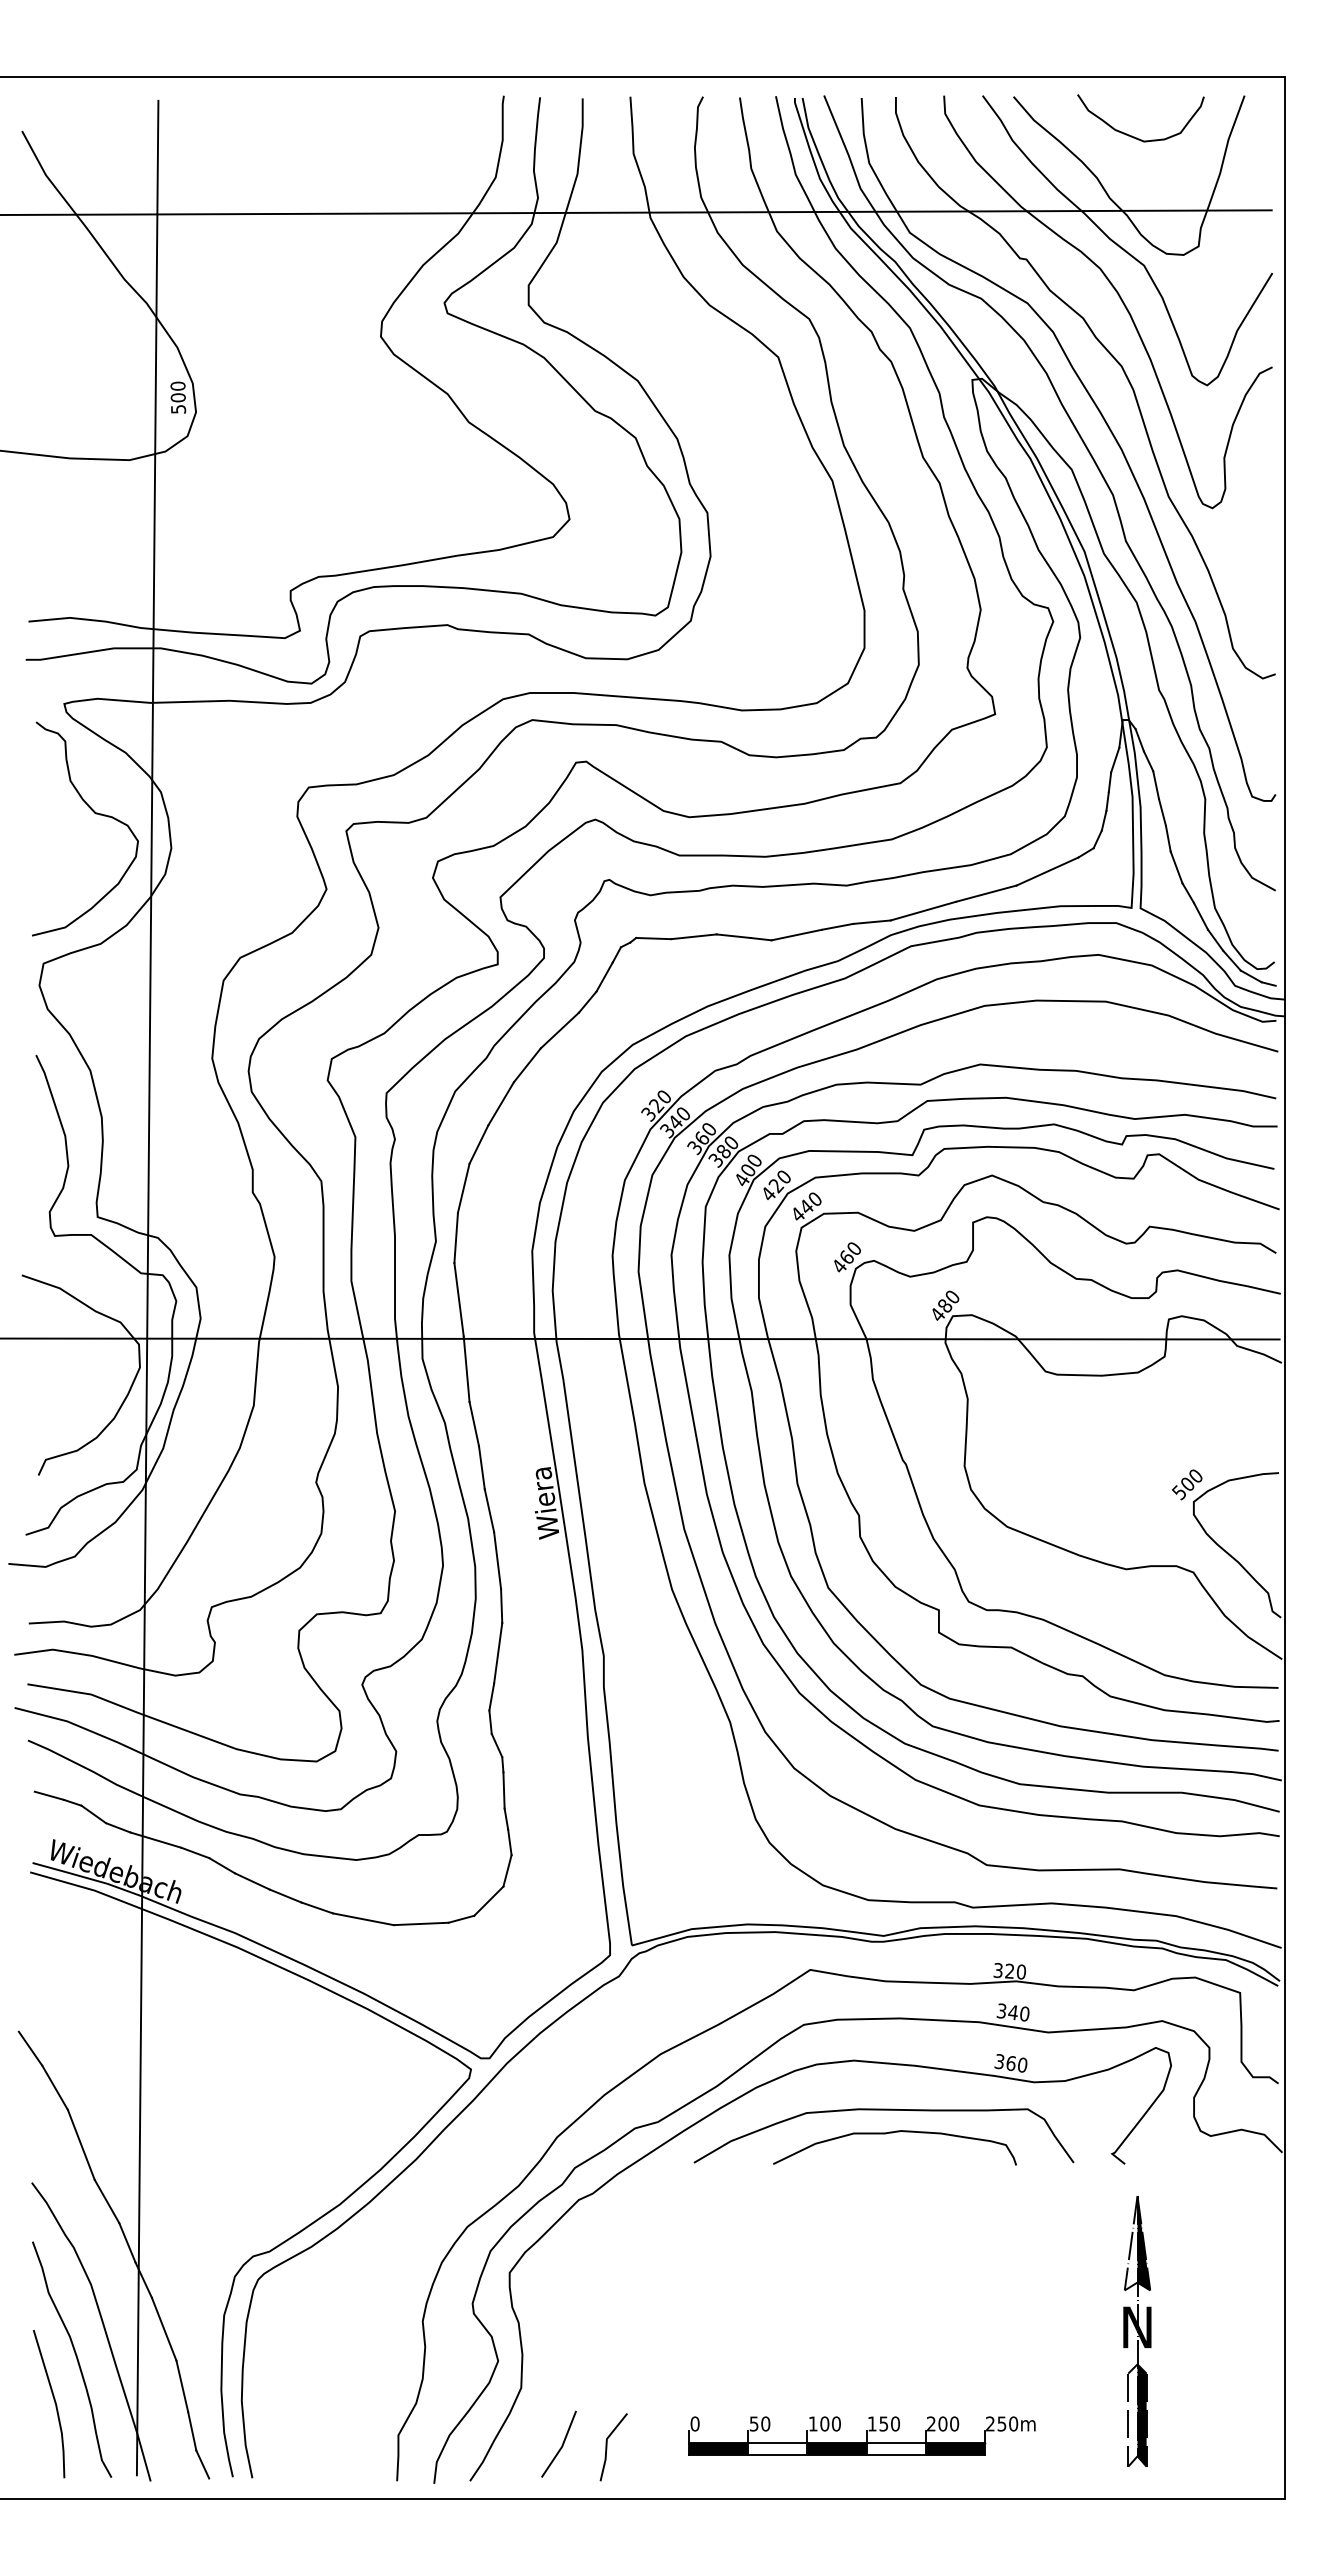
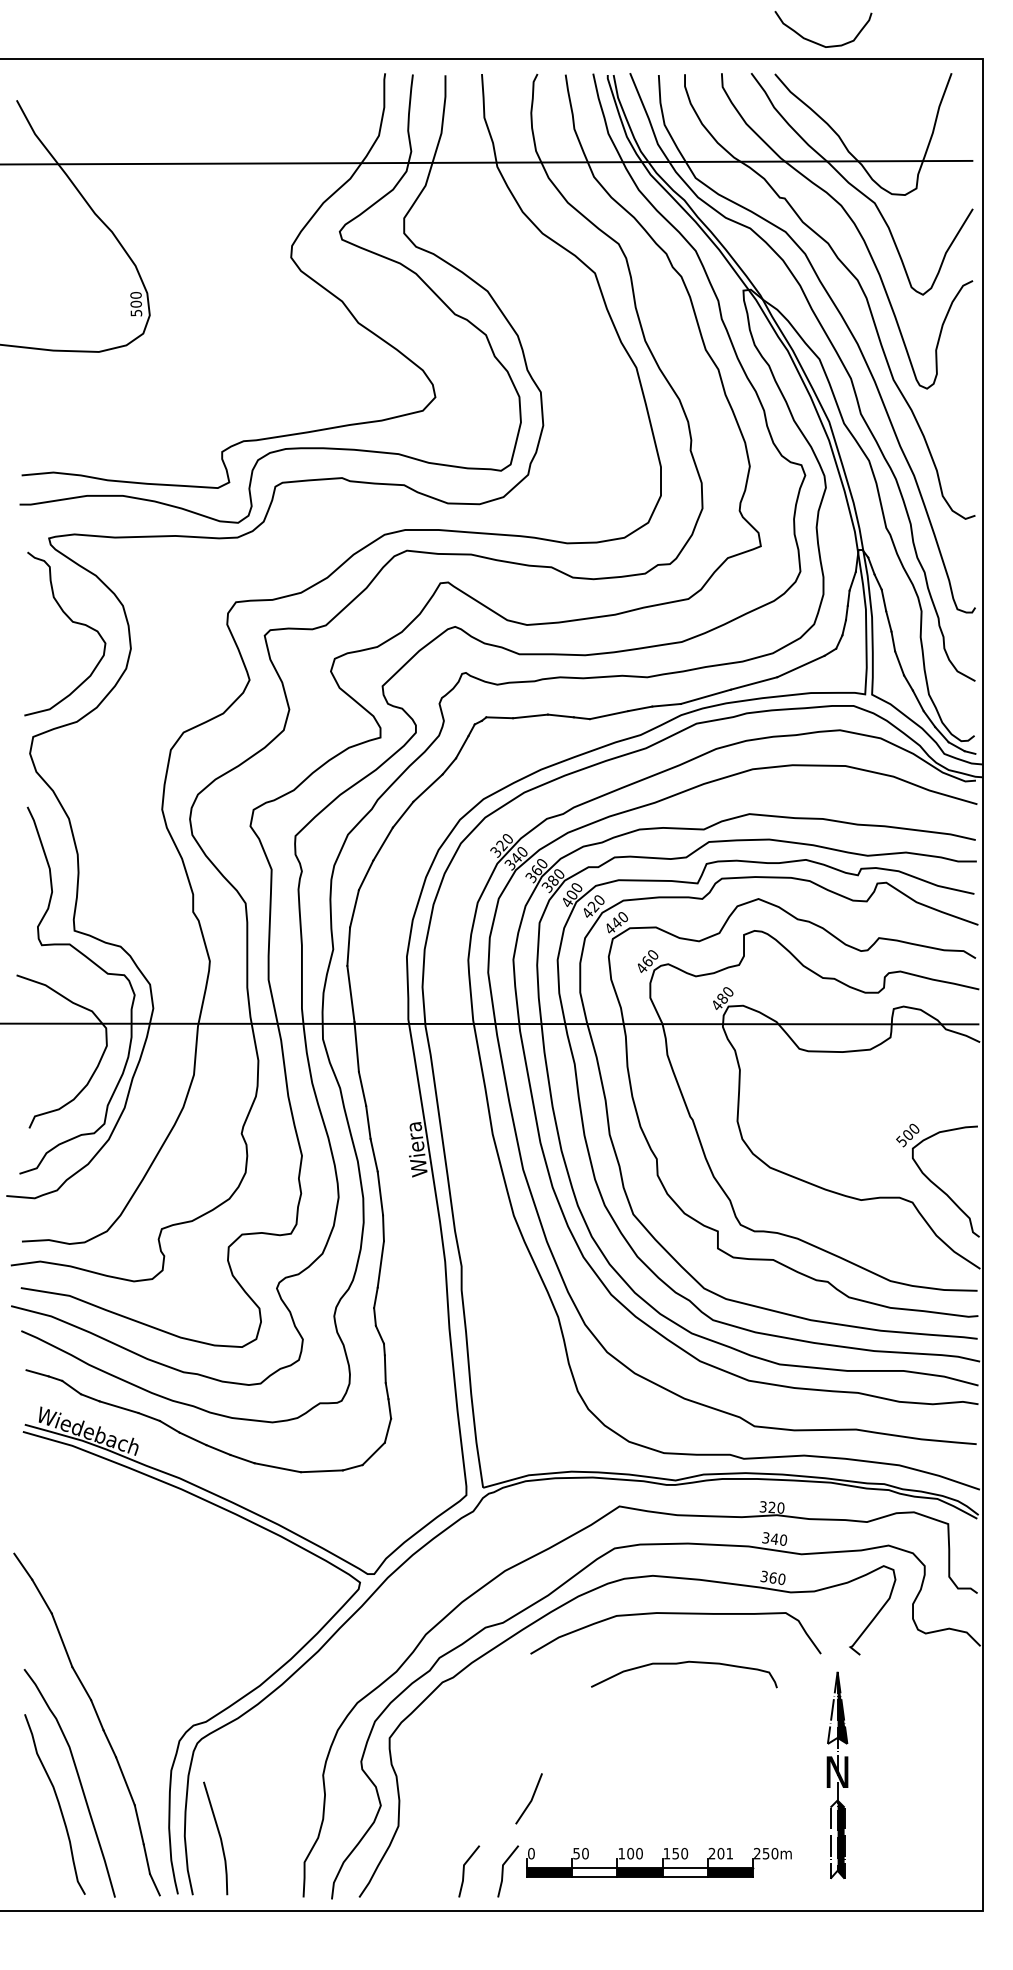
curve: (1132, 135) -> (816, 42), moved
line: (147, 1287) -> (112, 984), removed
curve: (892, 2133) -> (682, 1663), moved
part: (1137, 2331) -> (837, 1775), moved
curve: (54, 2403) -> (219, 1838), moved
text: (954, 2423) -> (729, 1853), 200 -> 201
line: (561, 2445) -> (530, 1799), moved
line: (658, 2447) -> (503, 1871), added

